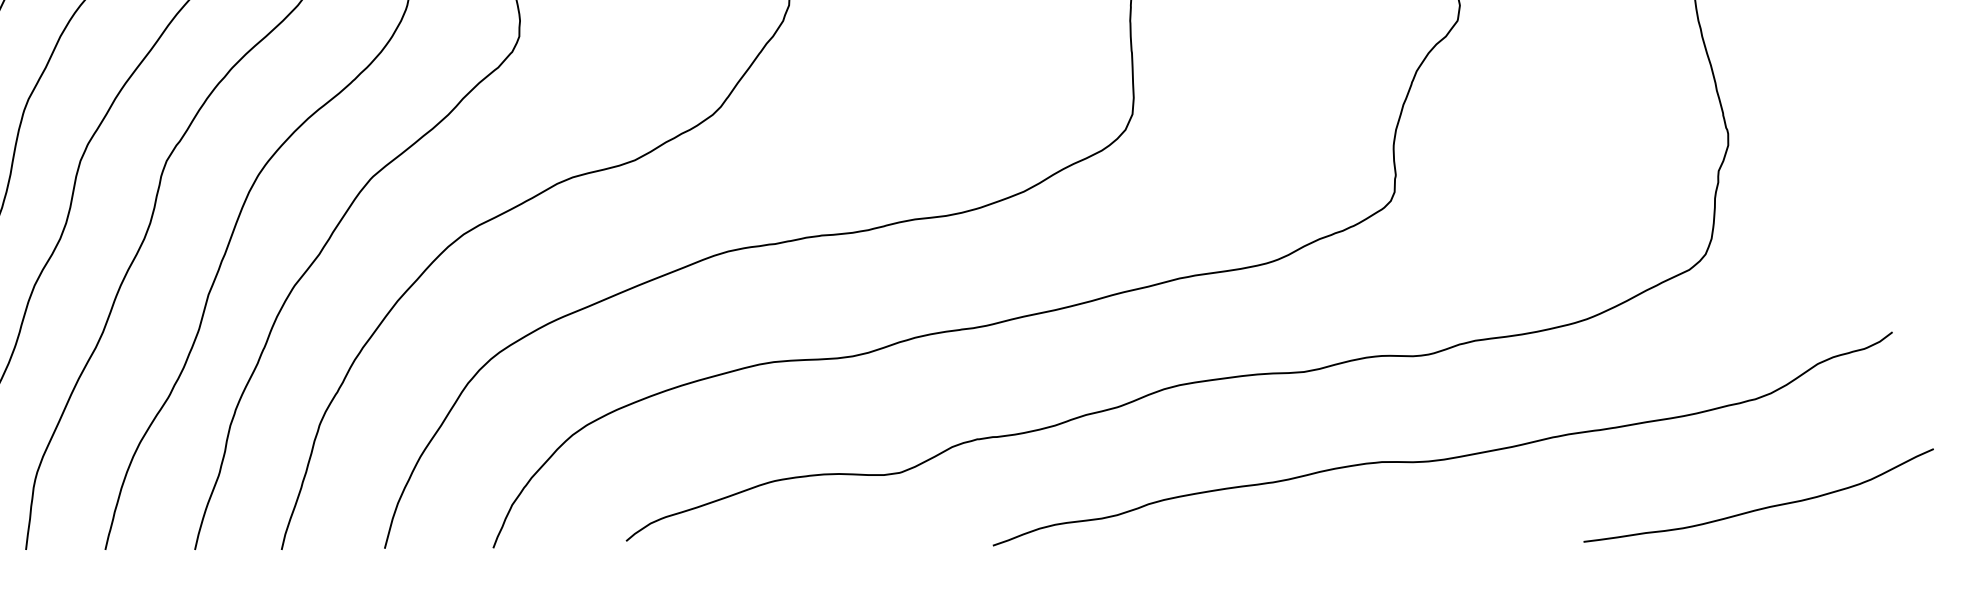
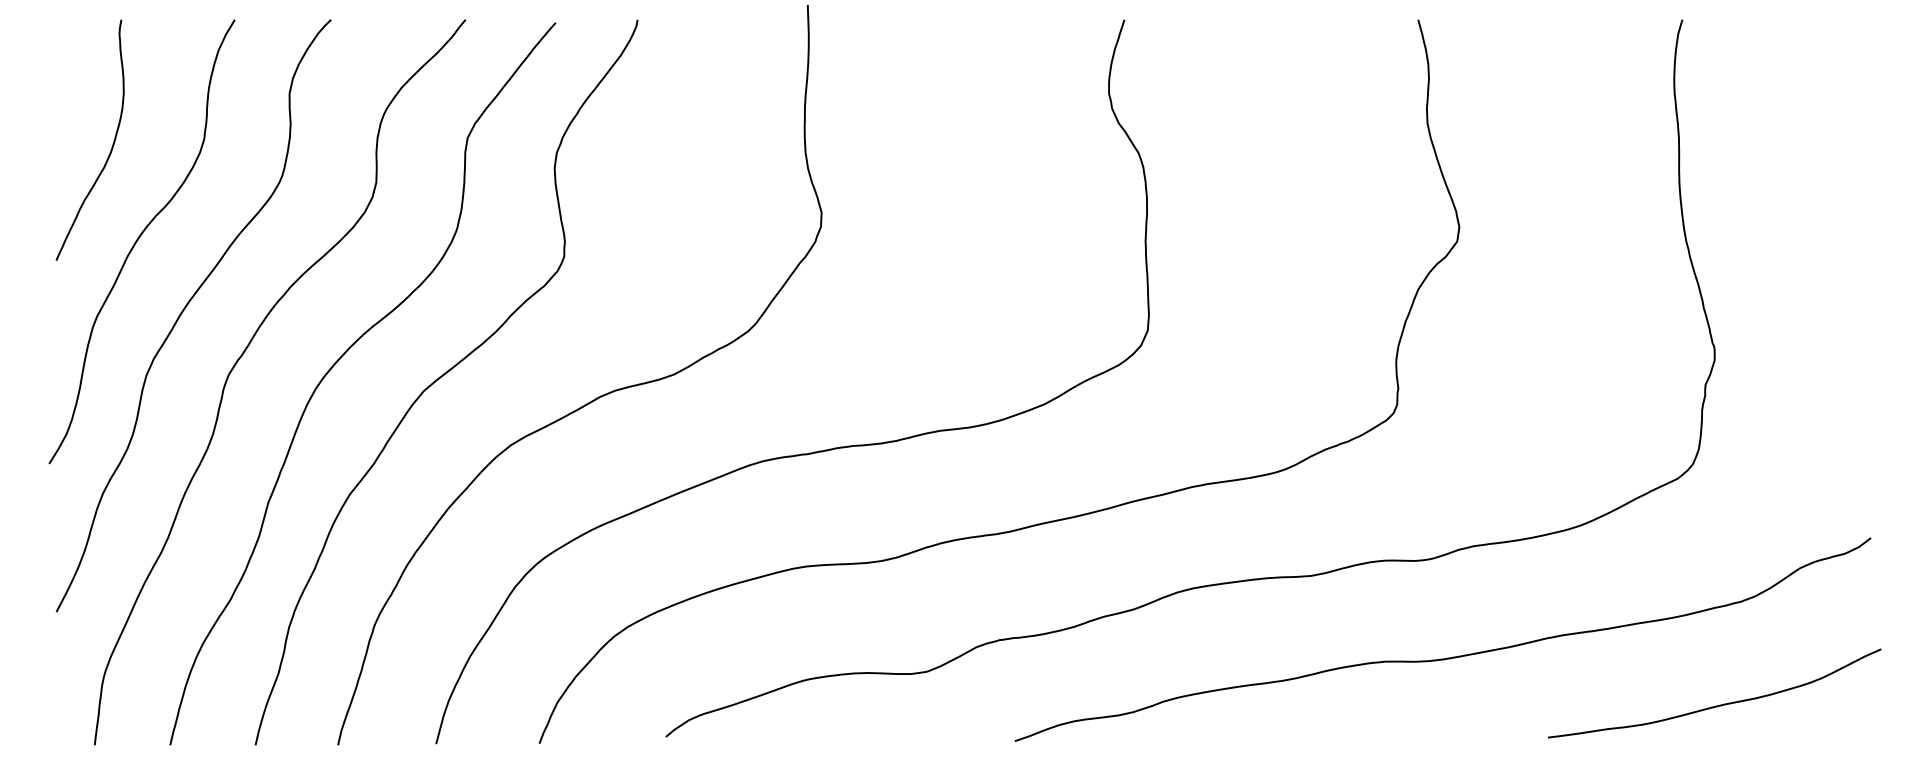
curve: (1759, 508) -> (1715, 705), moved

